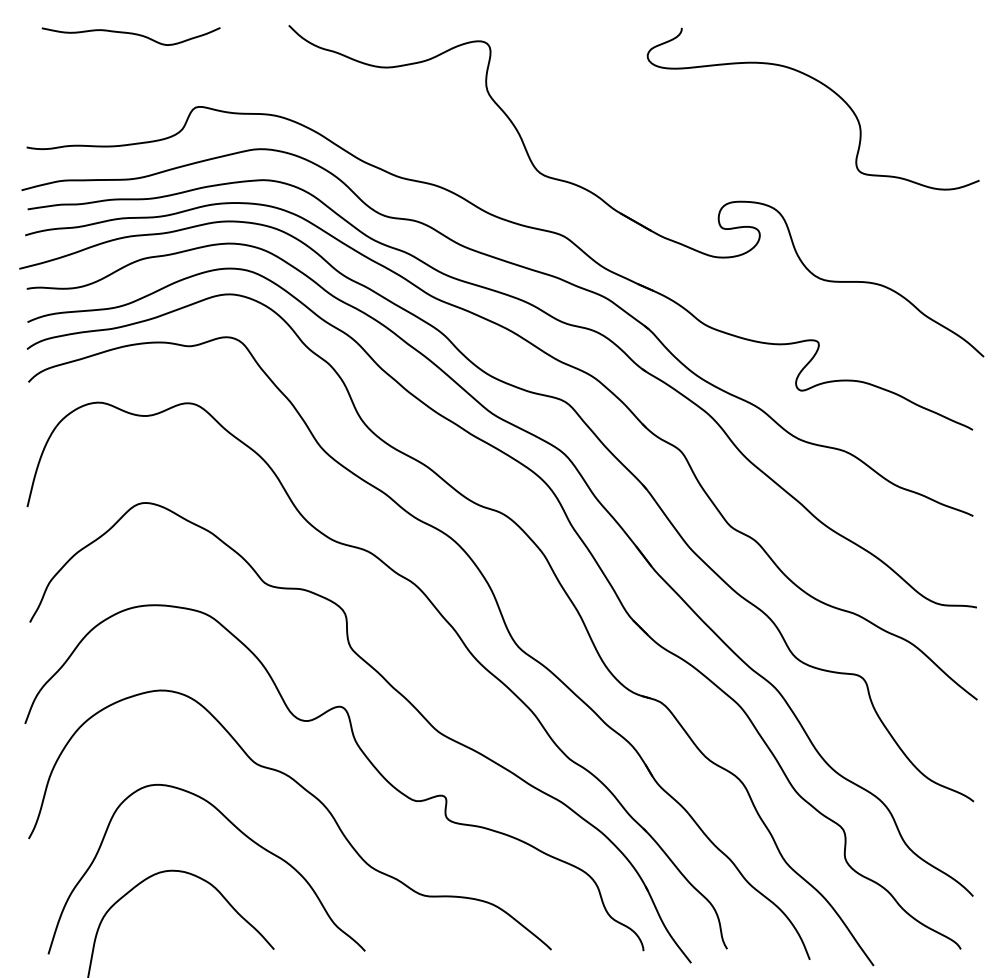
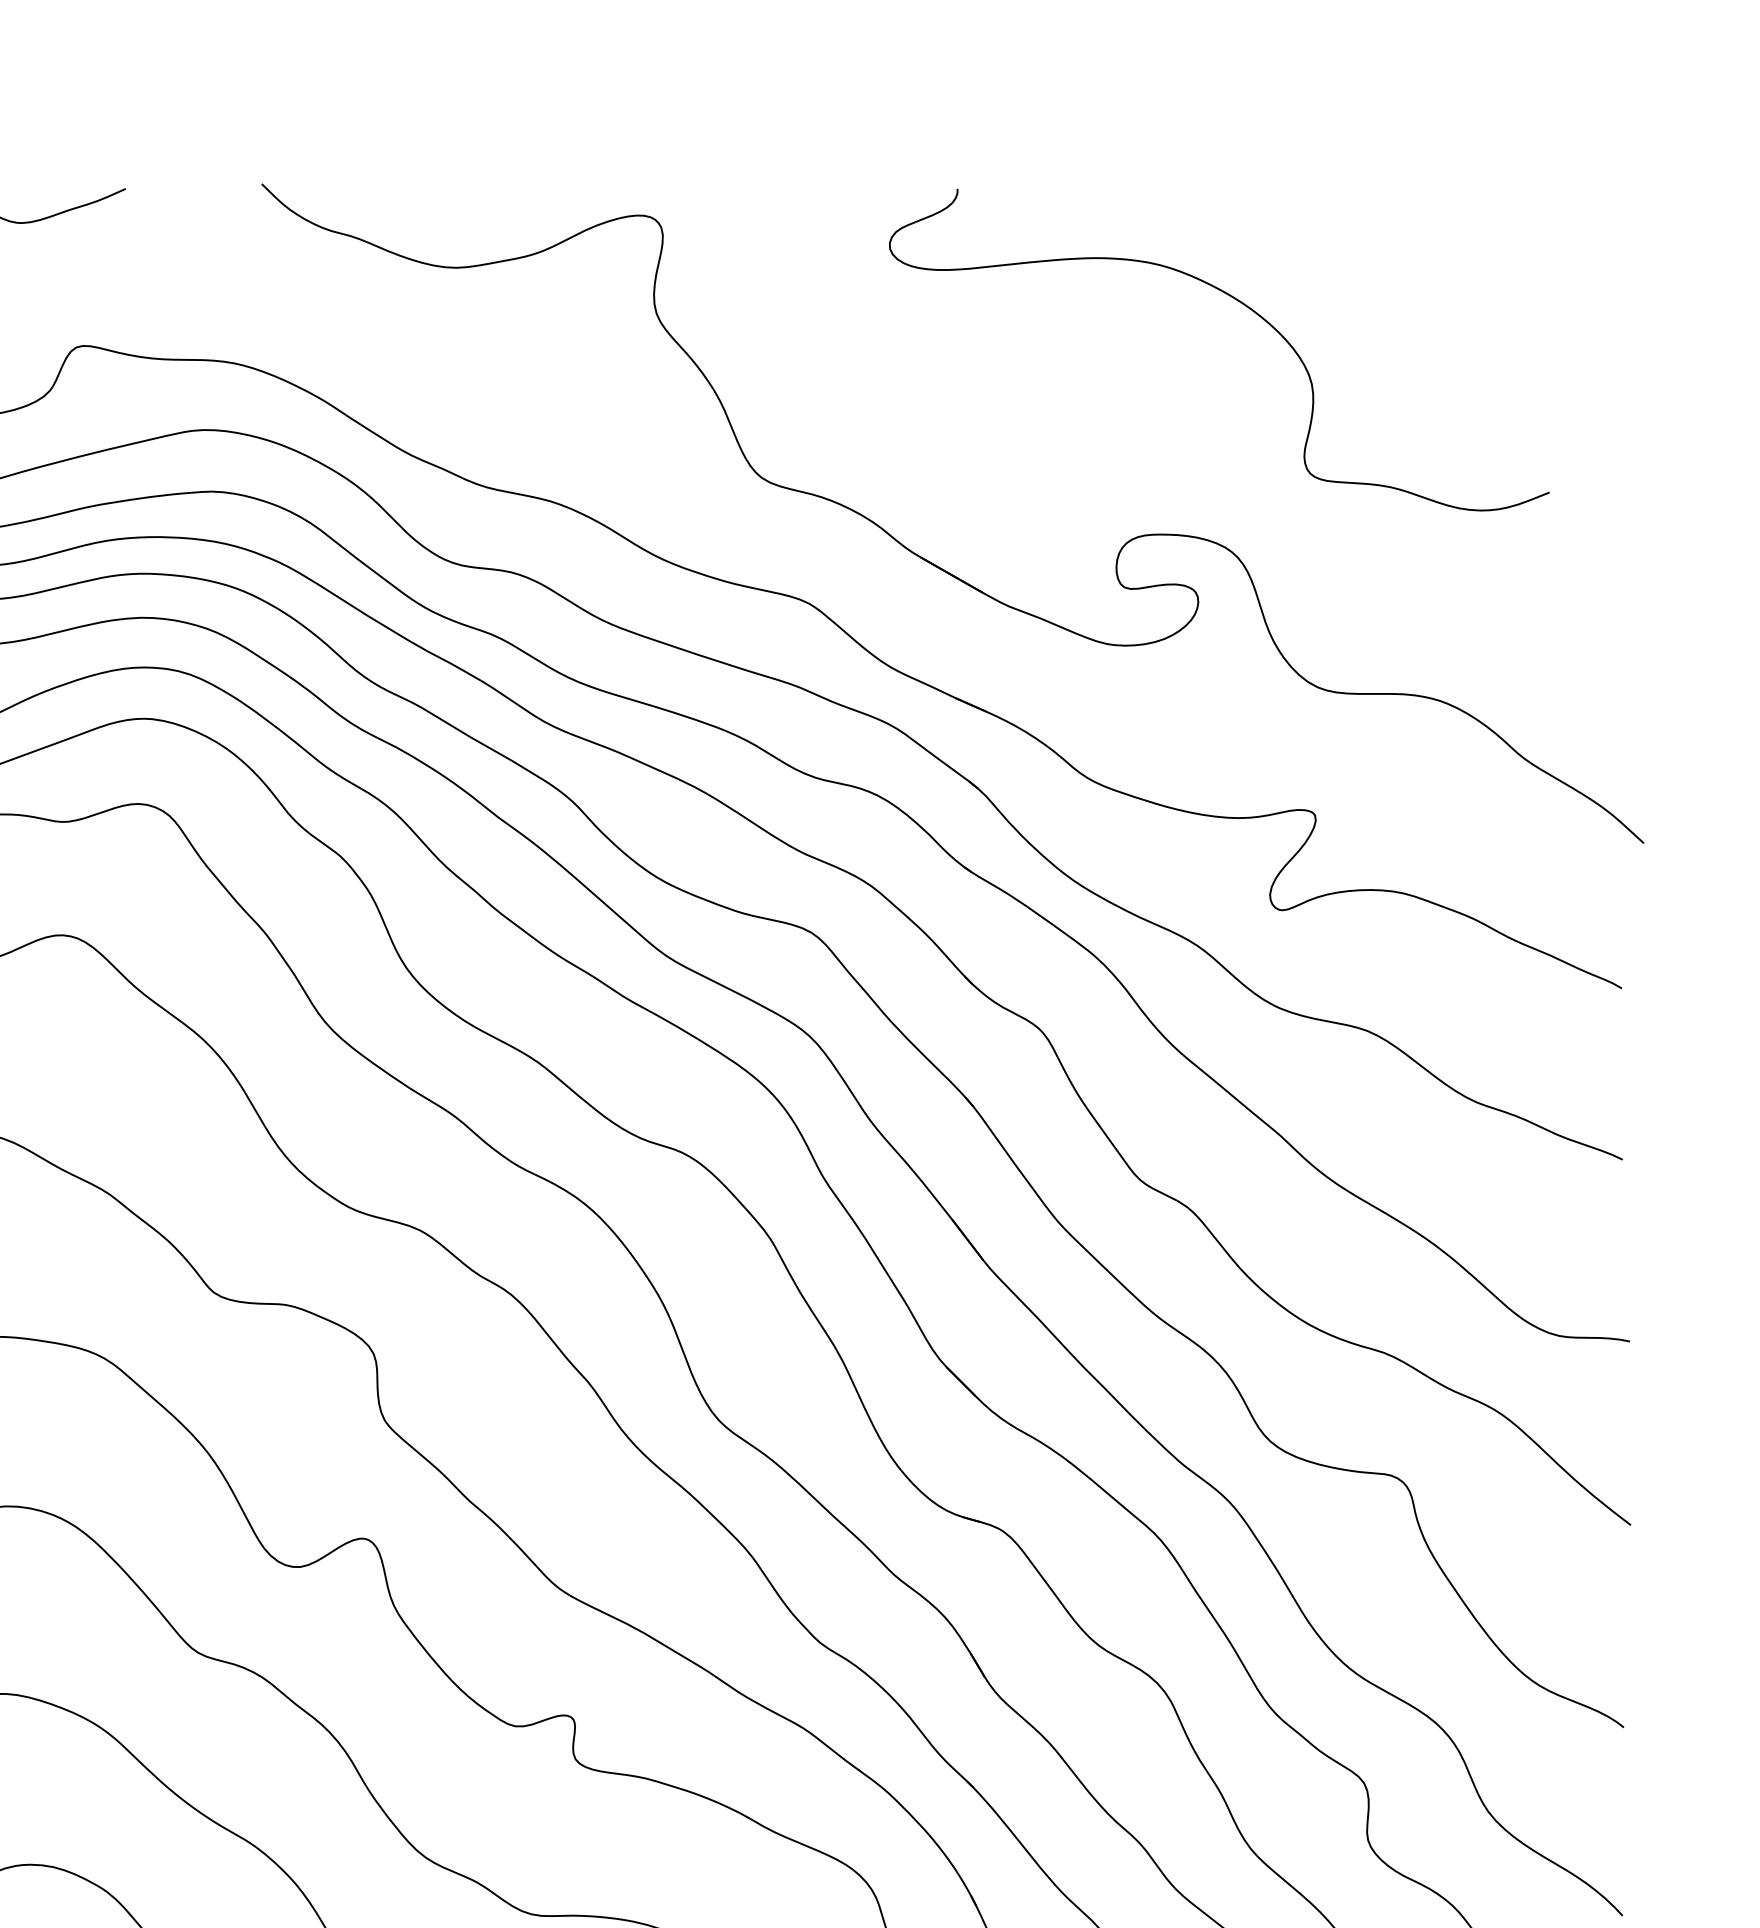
curve: (827, 88) -> (1247, 309), moved

